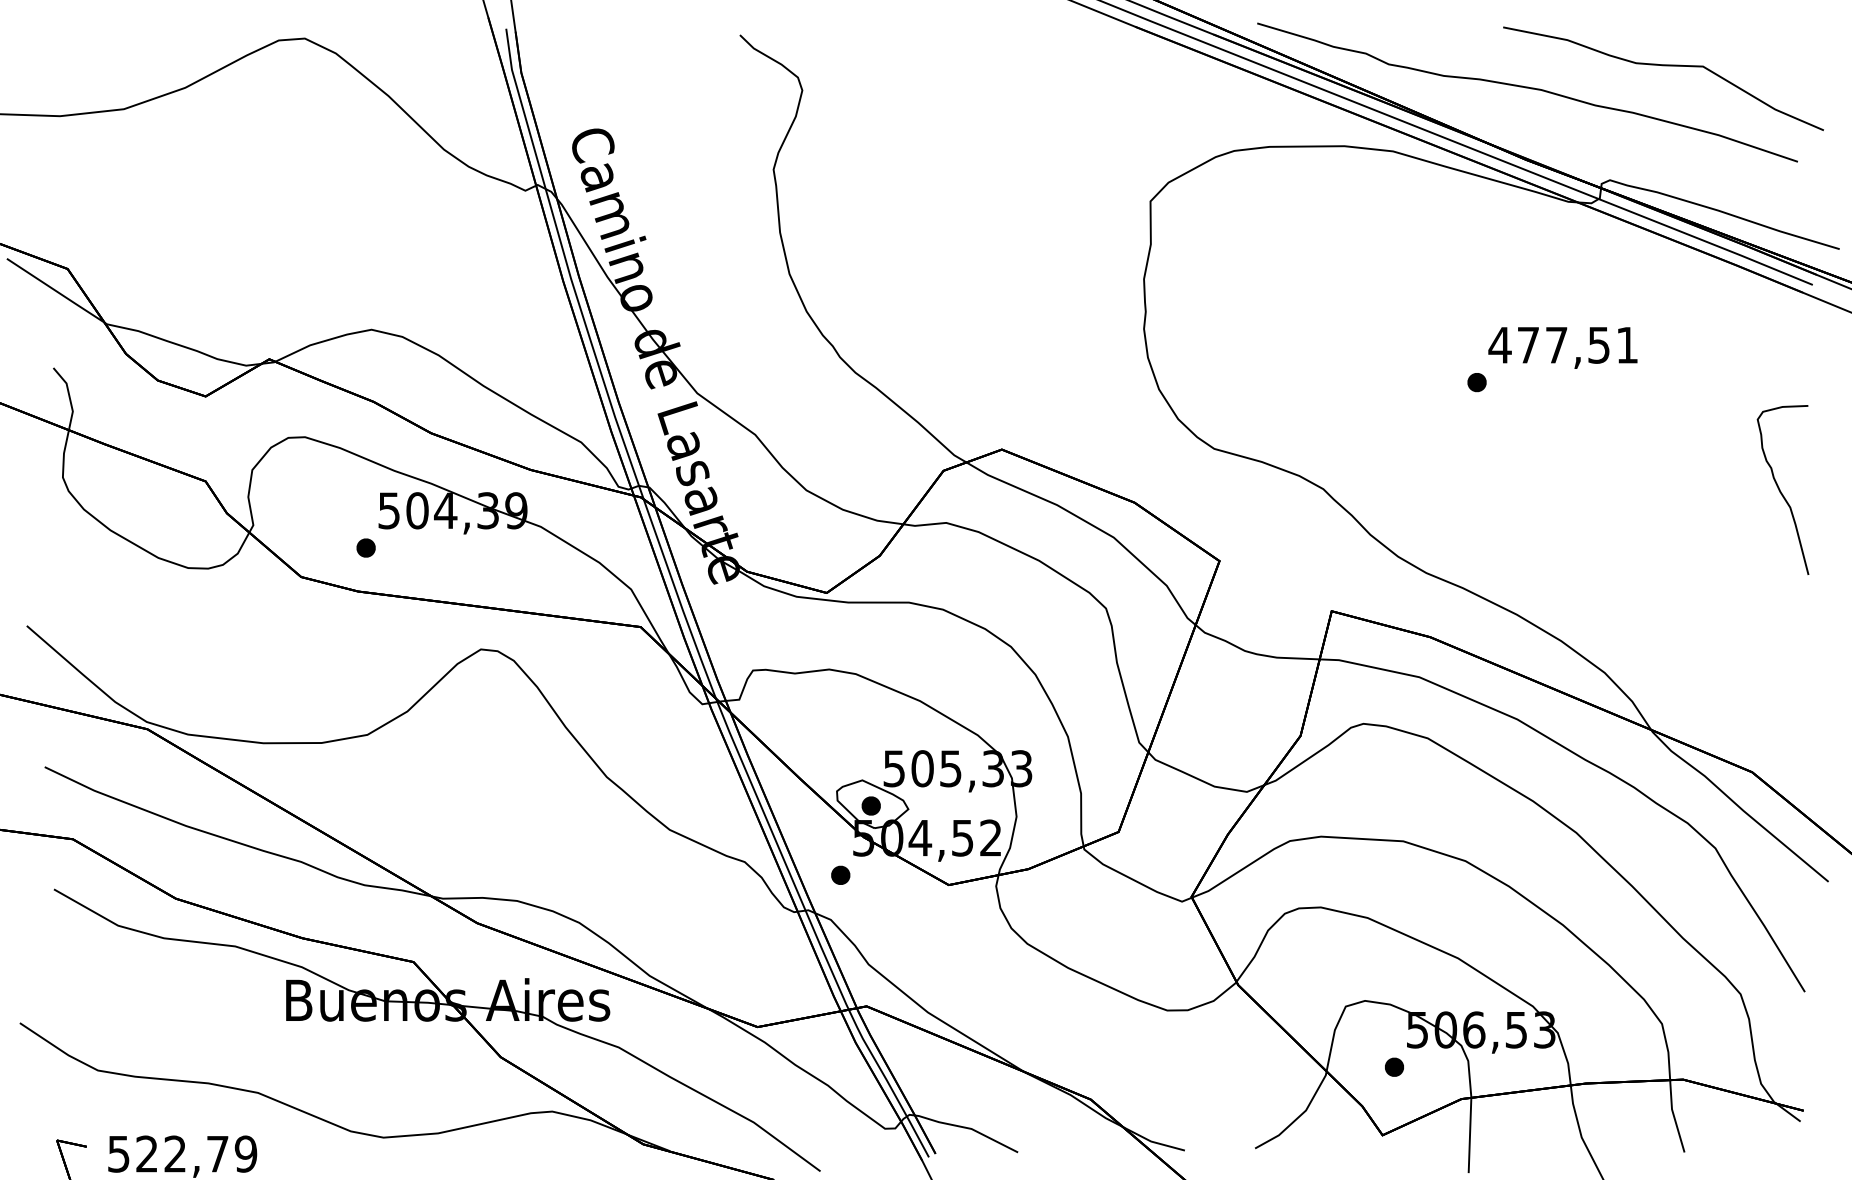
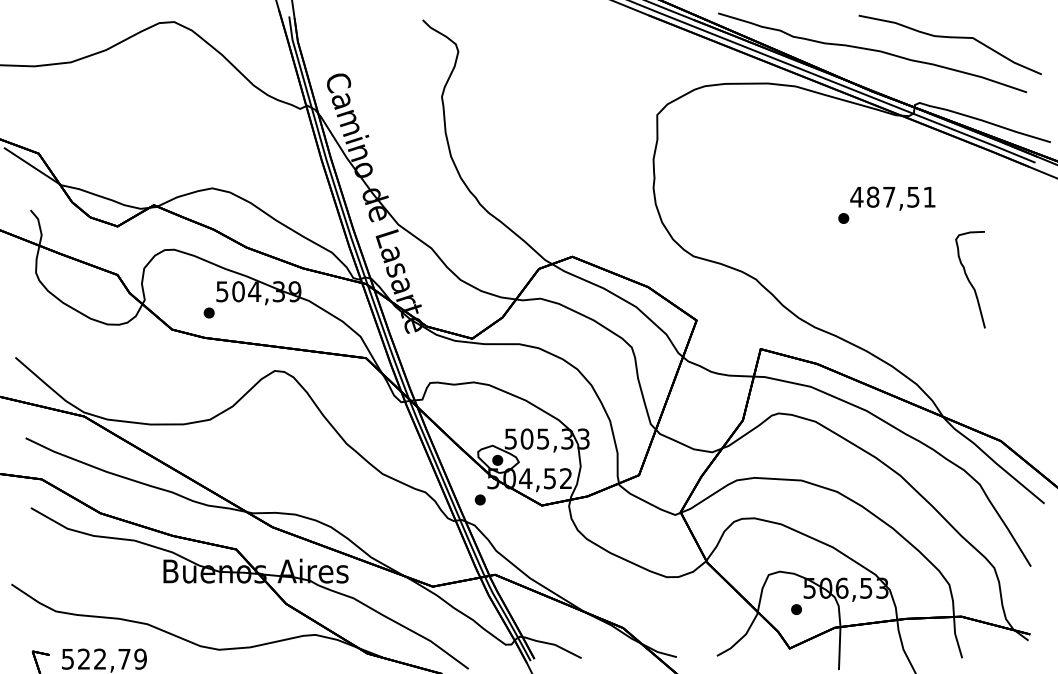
text: (1527, 344) -> (872, 196), 477,51 -> 487,51
part: (1783, 489) -> (970, 279), moved

